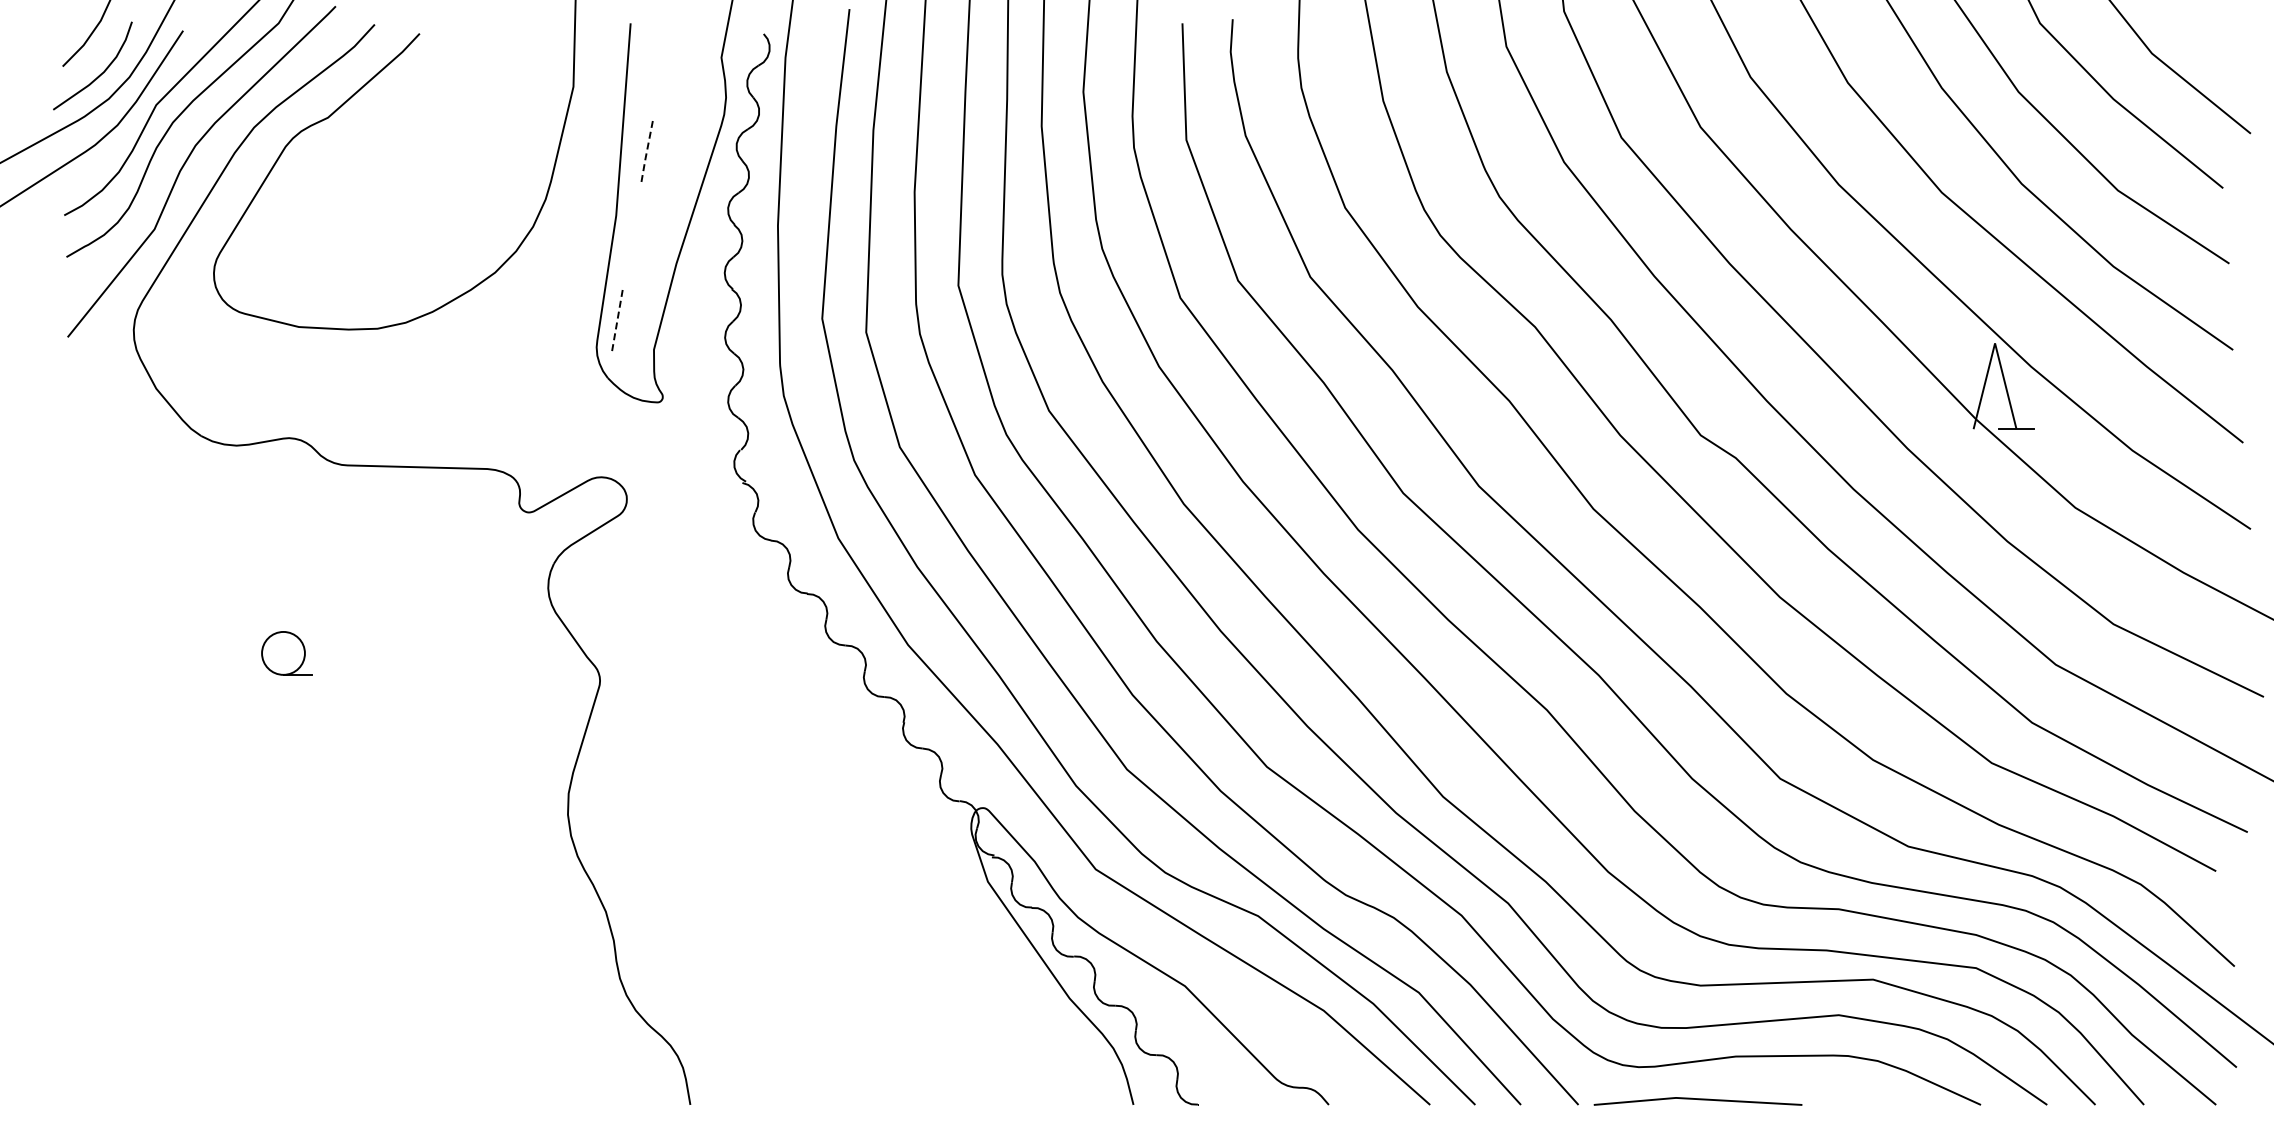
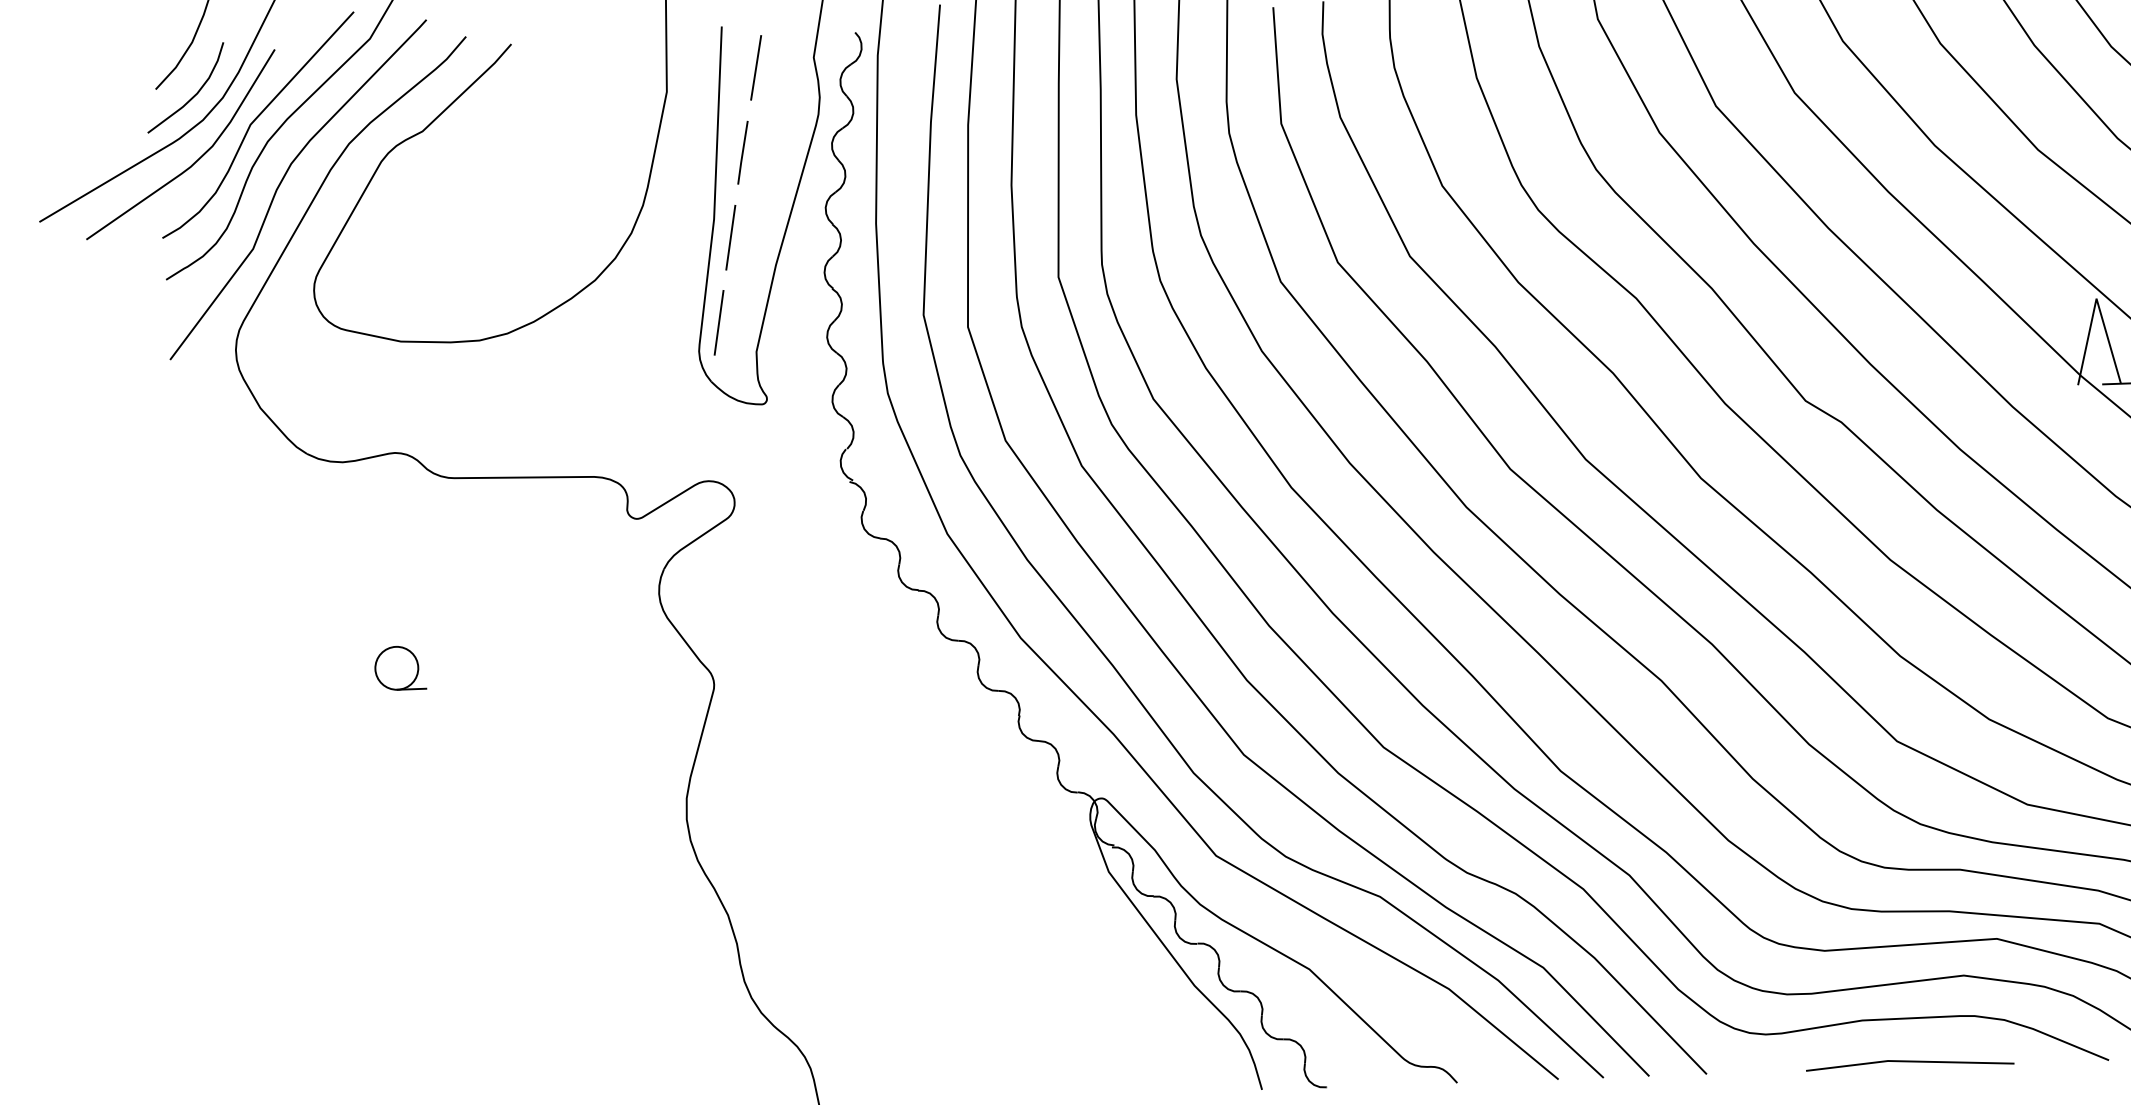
line: (663, 65) -> (756, 67), added
line: (647, 150) -> (743, 152), dashed -> solid
line: (631, 234) -> (730, 237), added
line: (617, 318) -> (718, 321), dashed -> solid
line: (1698, 1100) -> (1910, 1062), moved

